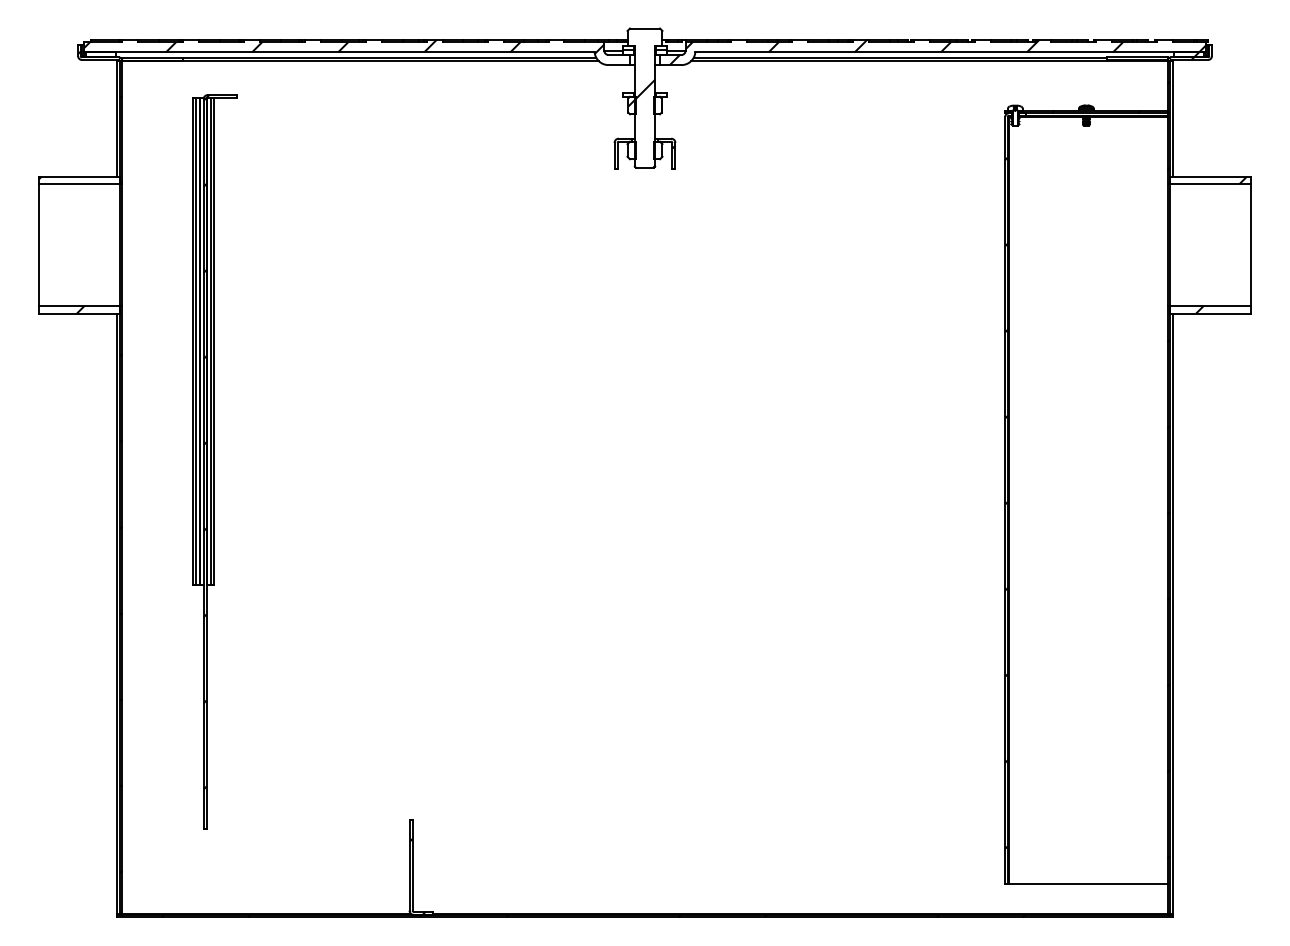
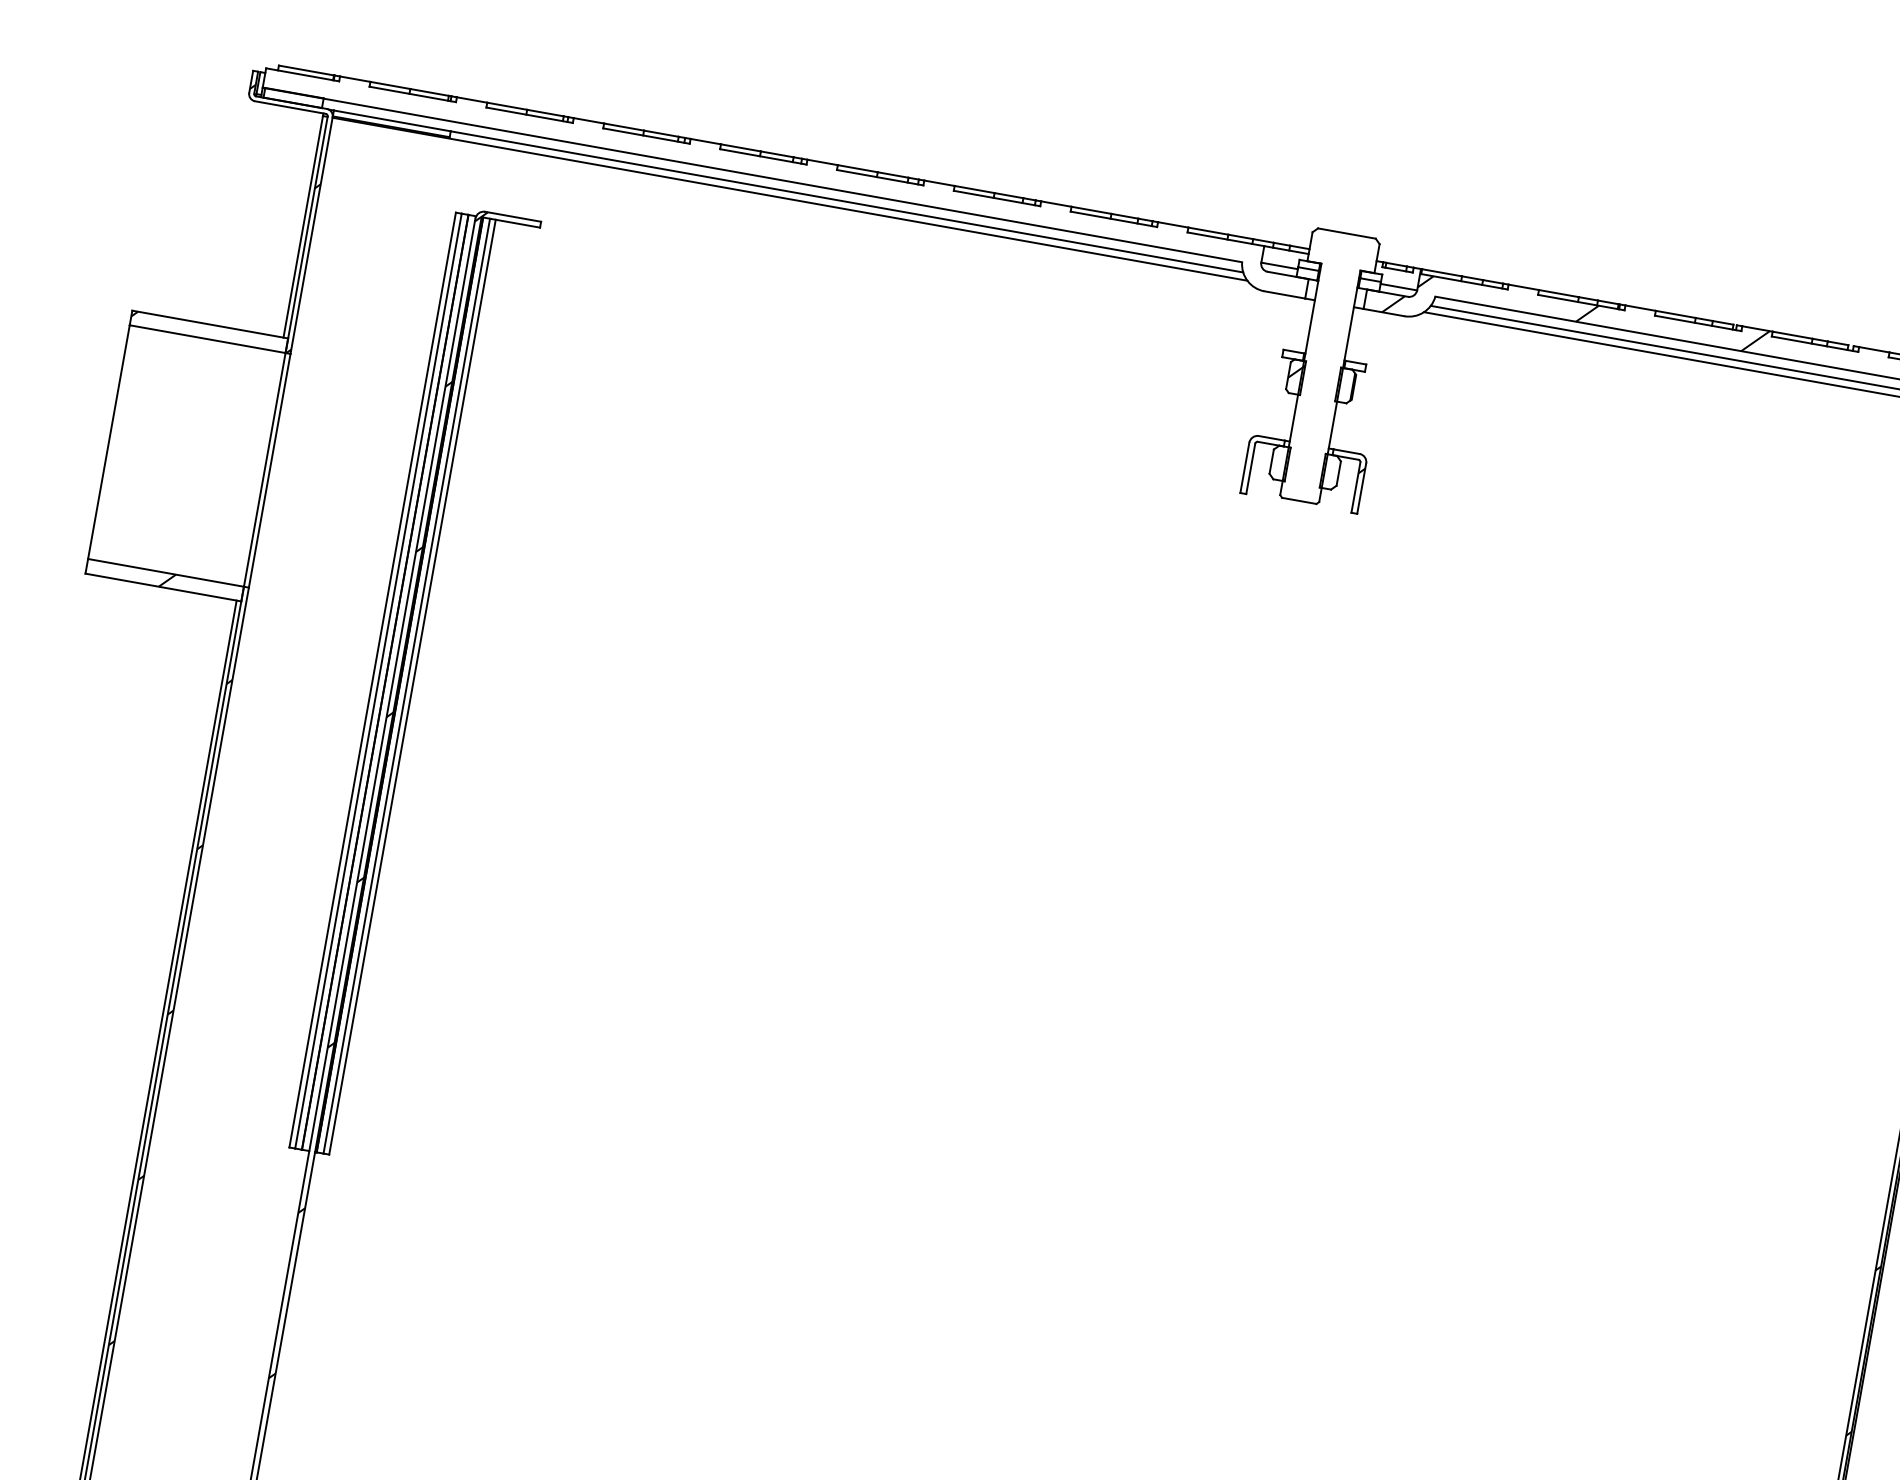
hatch: (344, 46) -> (763, 165), removed
hatch: (644, 123) -> (1313, 415), removed

